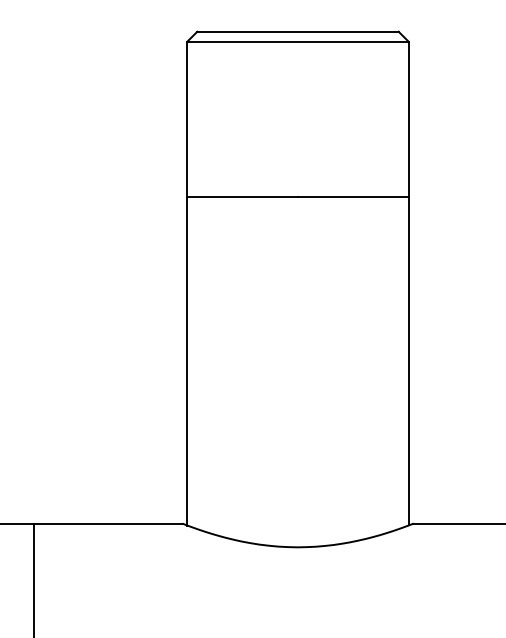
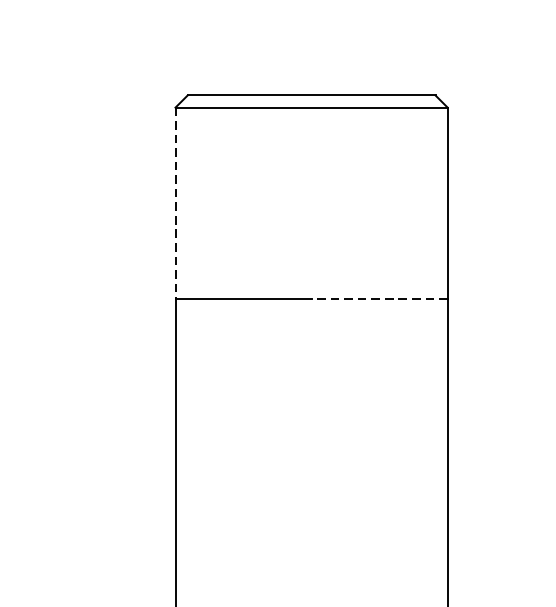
line: (187, 119) -> (175, 203), solid -> dashed
line: (352, 196) -> (378, 298), solid -> dashed

